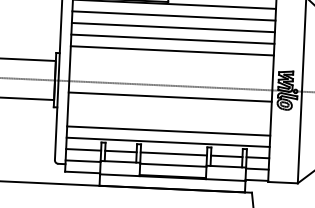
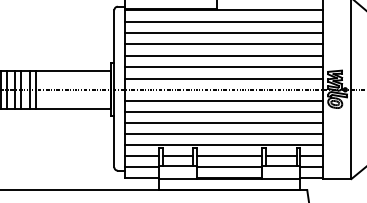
line: (171, 62) -> (223, 67), added
line: (171, 74) -> (223, 78), added
line: (169, 108) -> (223, 111), added
line: (169, 119) -> (223, 122), added

